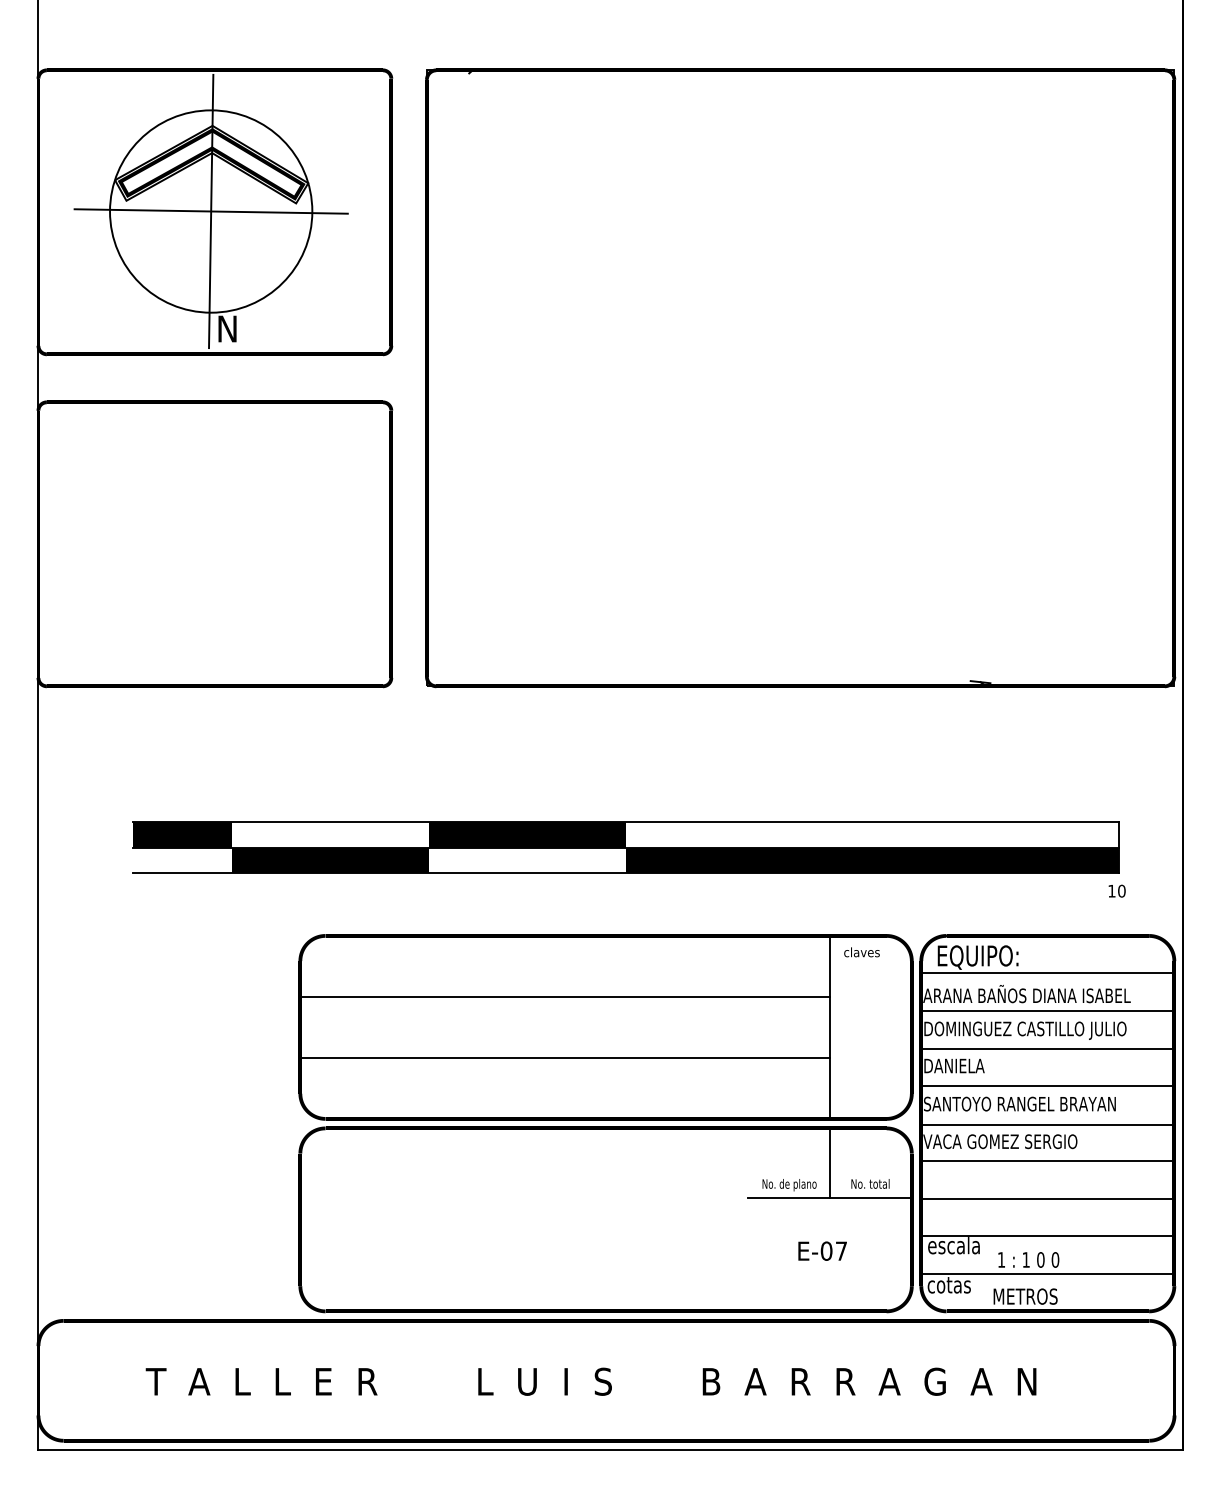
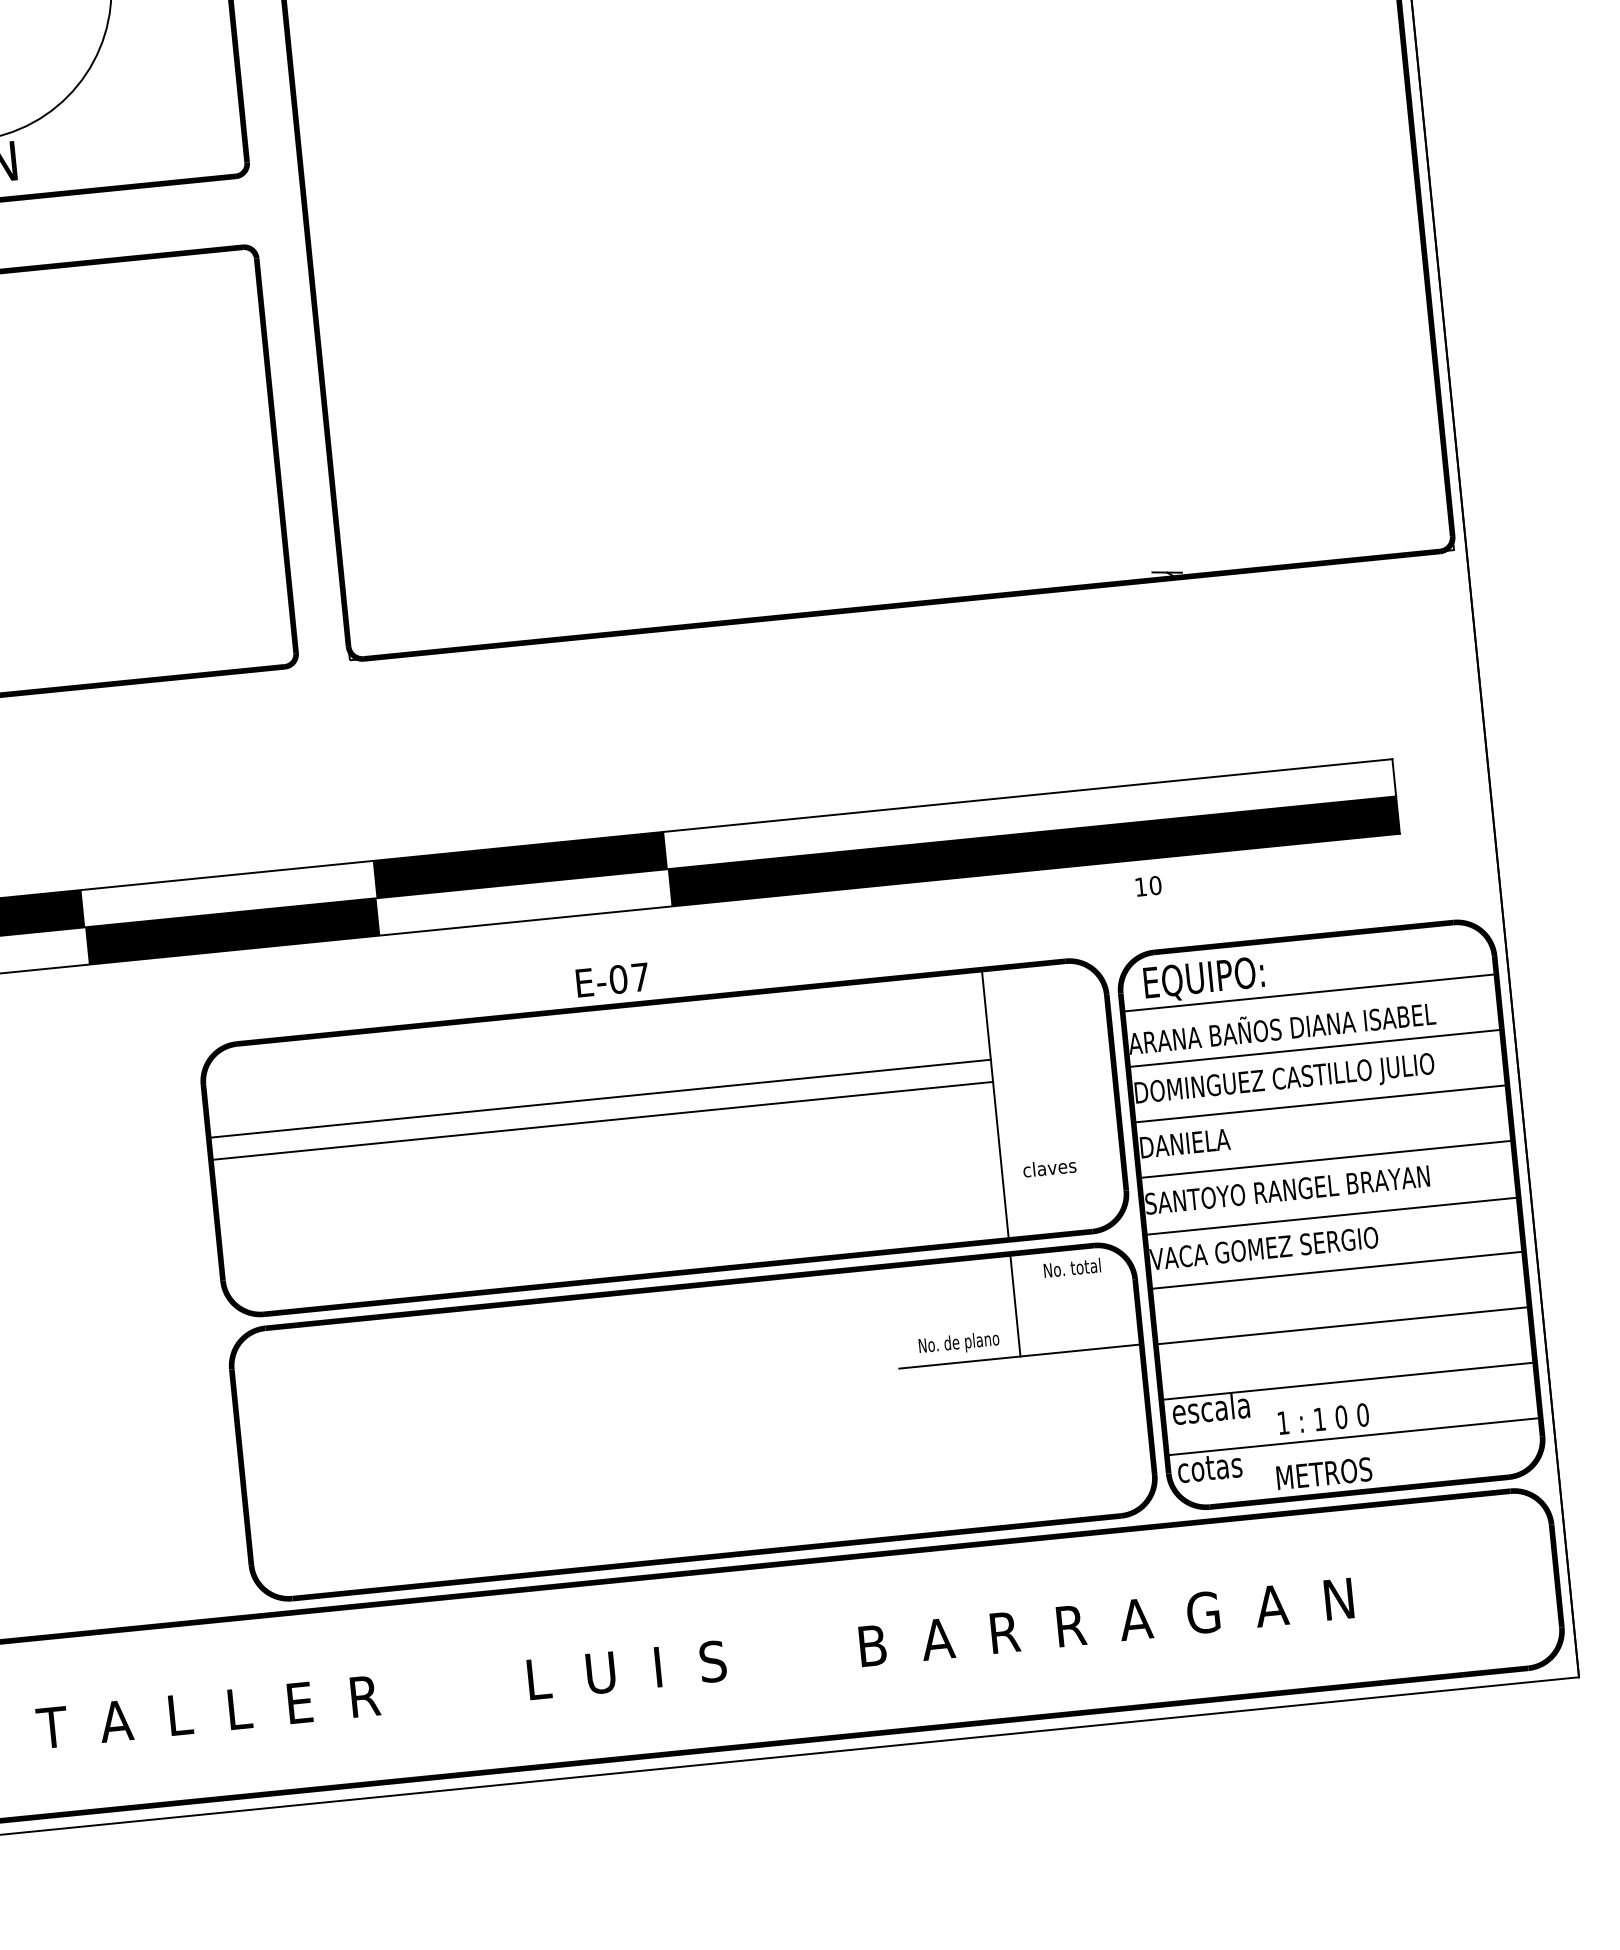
text: (1116, 890) -> (1147, 885), moved
text: (861, 952) -> (1048, 1168), moved
line: (564, 1057) -> (601, 1120), moved
text: (870, 1183) -> (1072, 1267), moved
text: (822, 1250) -> (612, 979), moved

